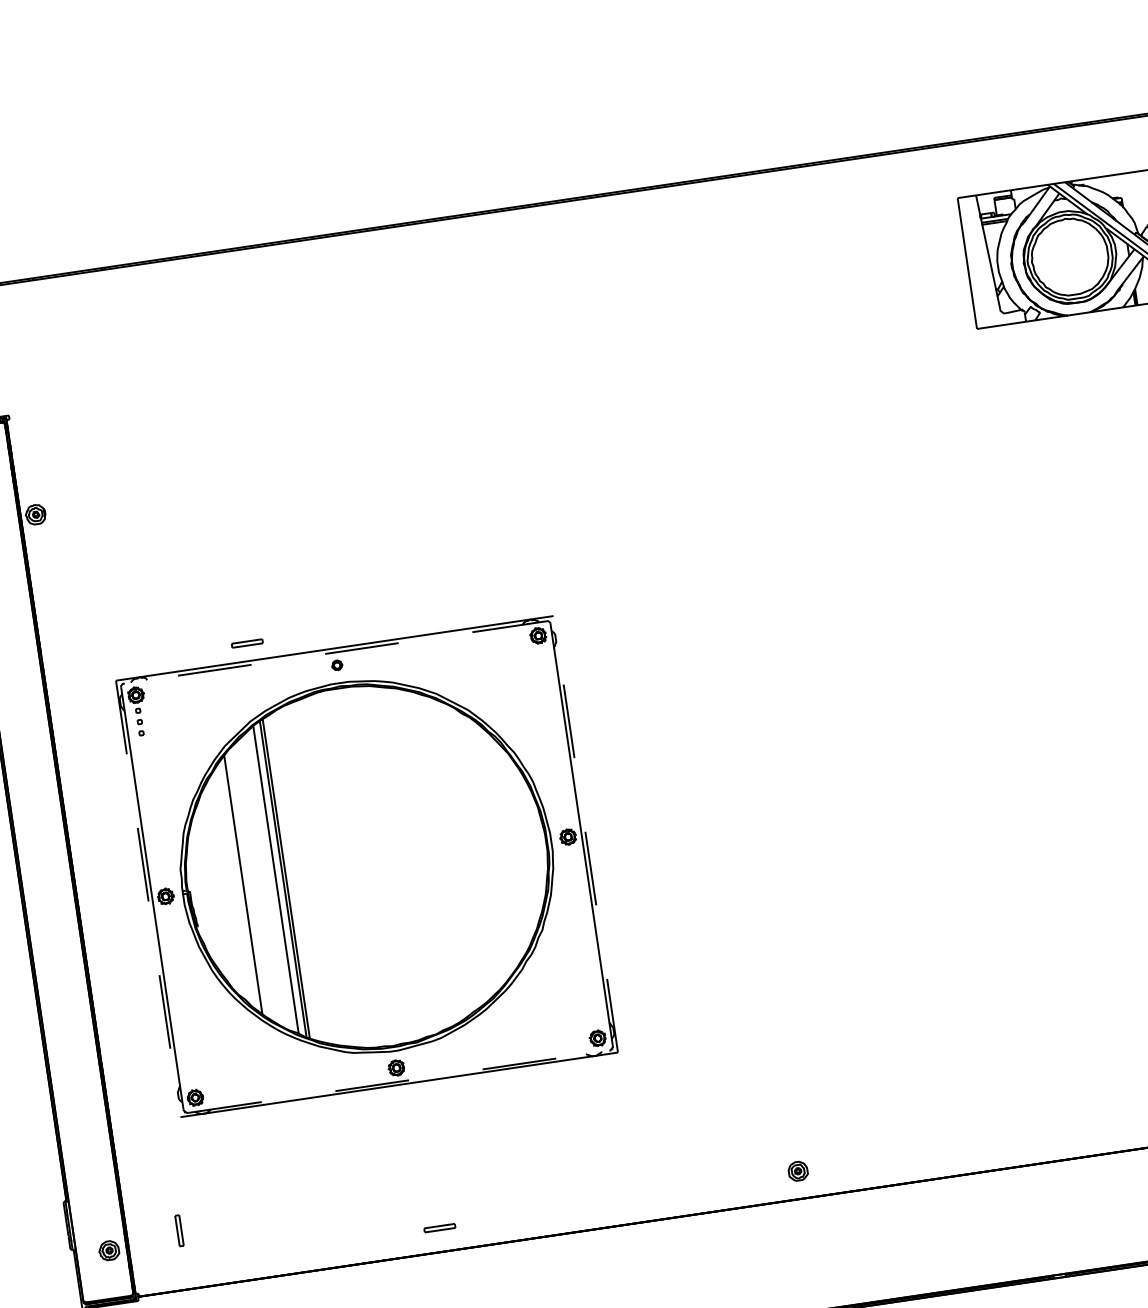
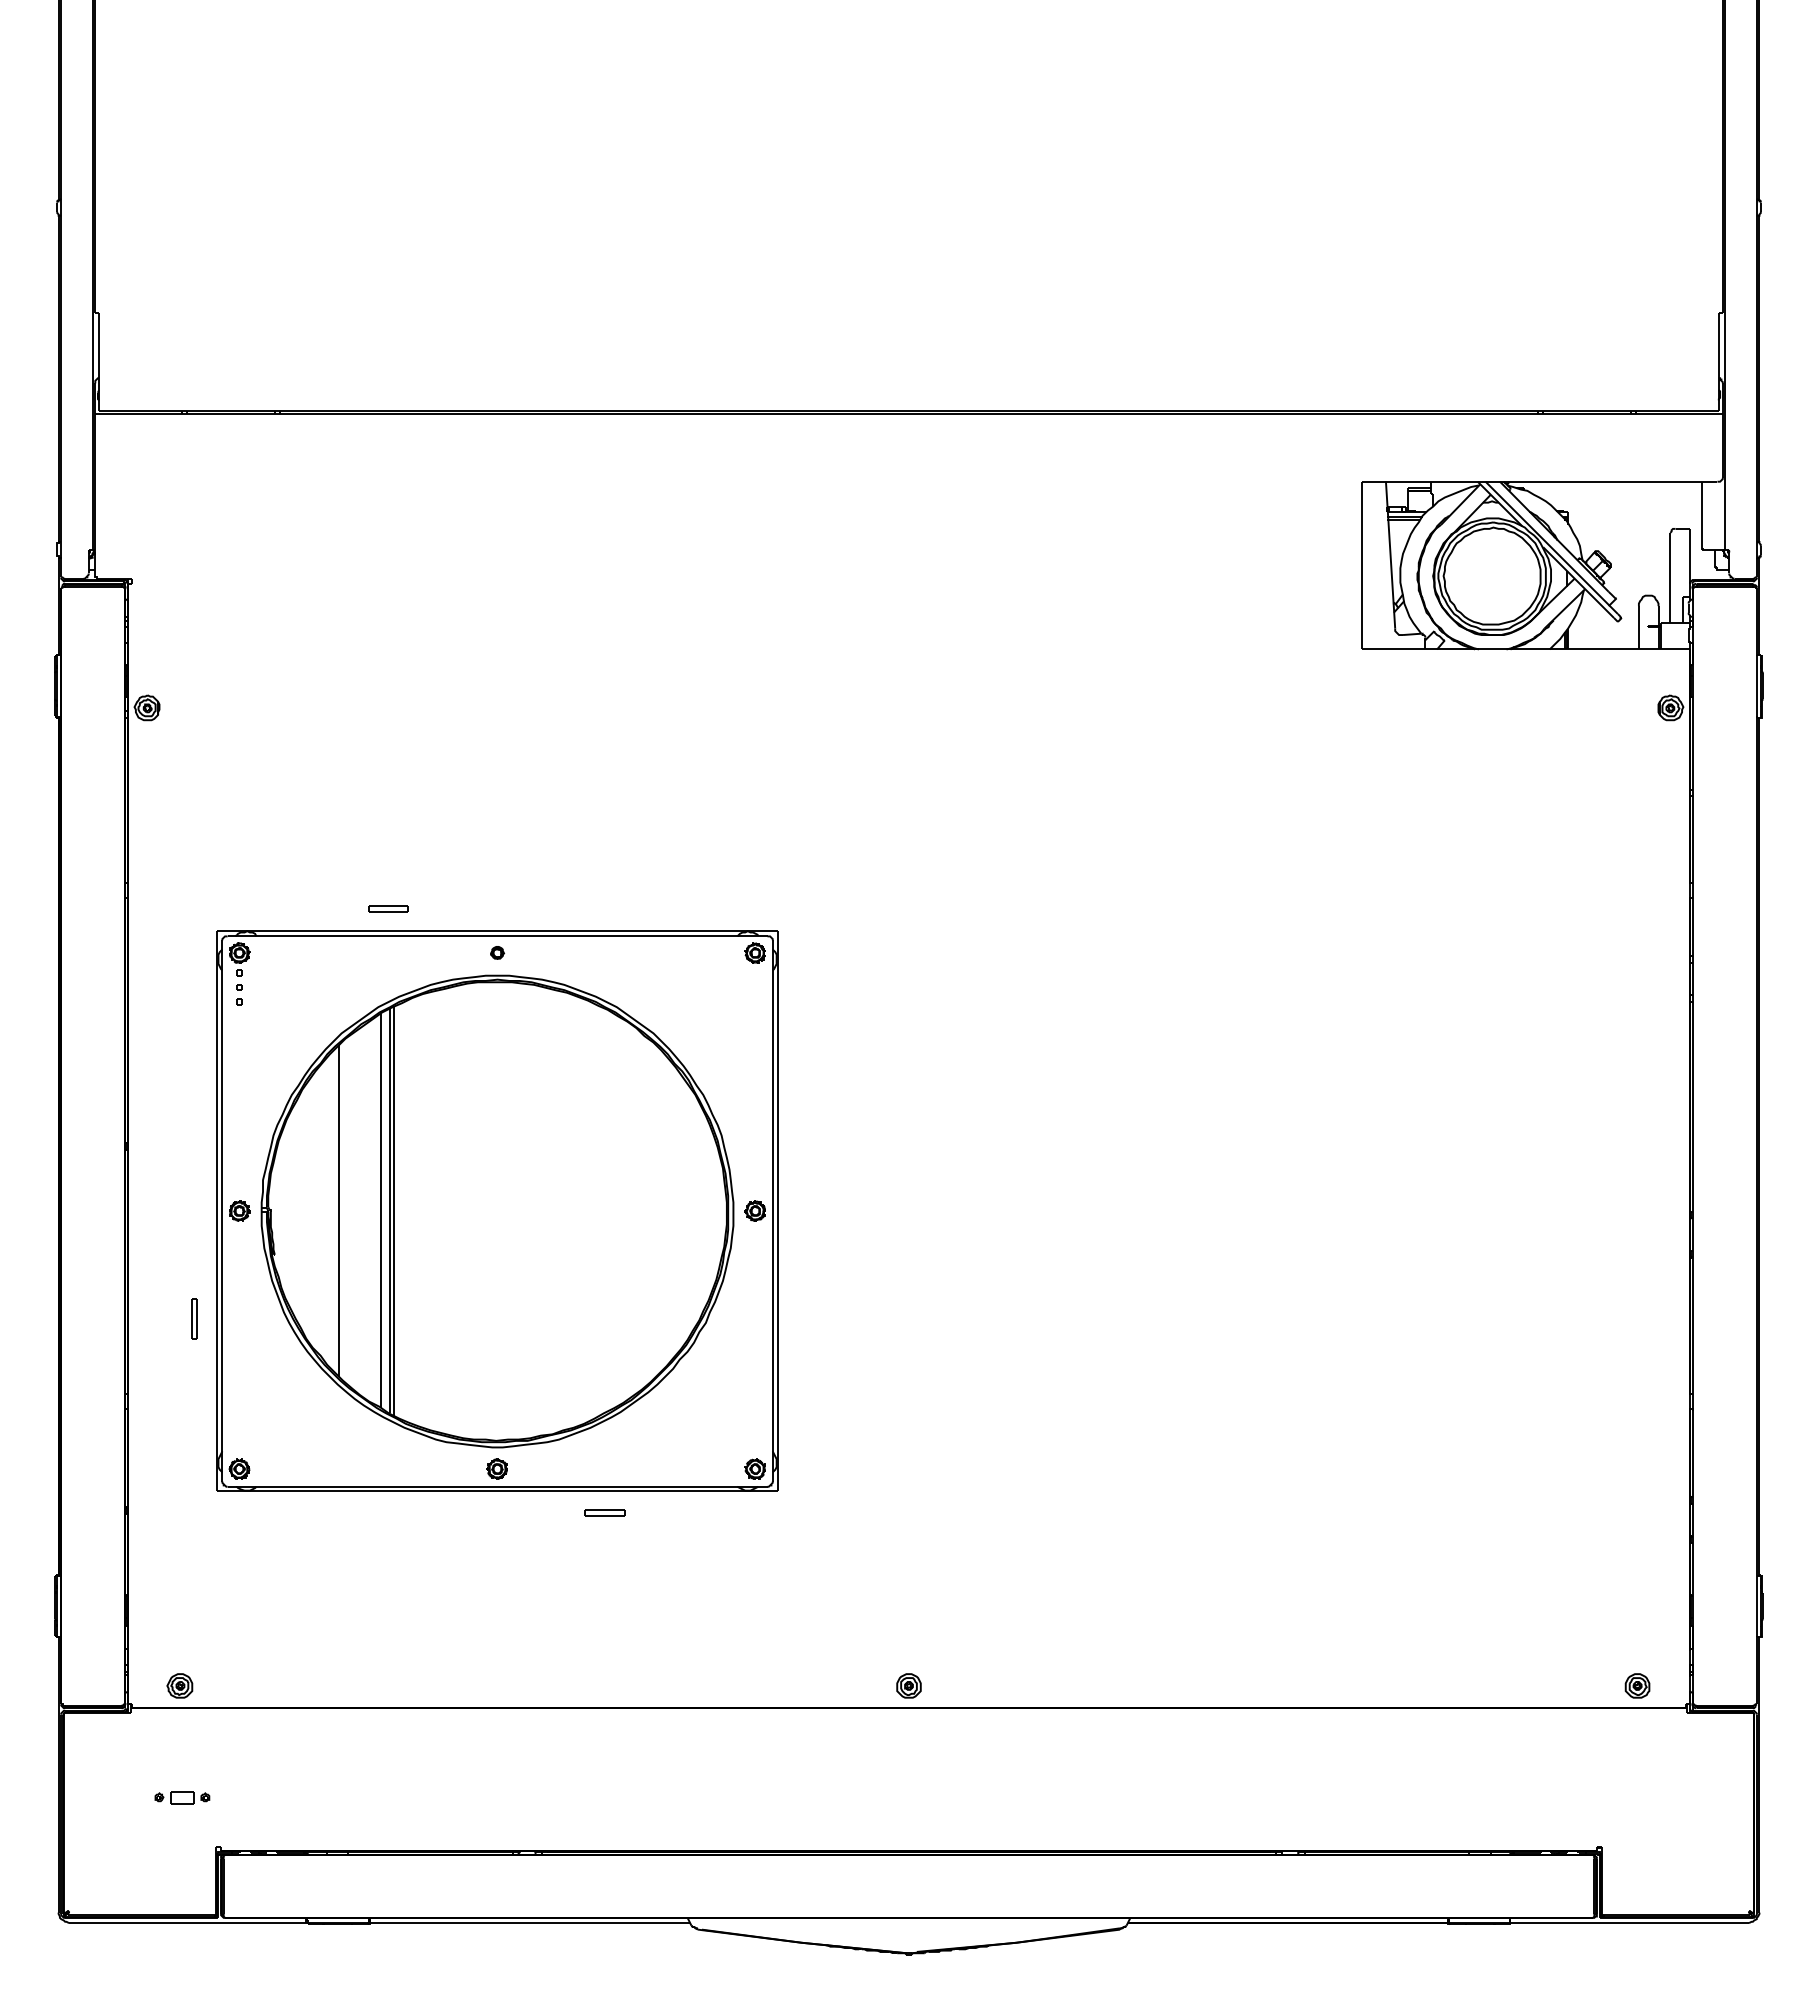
line: (335, 652) -> (497, 936), dashed -> solid
line: (585, 834) -> (777, 1210), dashed -> solid
line: (148, 898) -> (217, 1210), dashed -> solid
line: (398, 1081) -> (497, 1486), dashed -> solid
part: (797, 1170) -> (908, 1685), moved
part: (439, 1227) -> (604, 1512), moved
part: (179, 1230) -> (194, 1318), moved
part: (108, 1250) -> (179, 1685), moved

